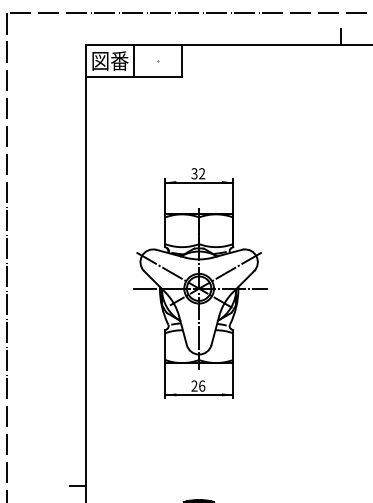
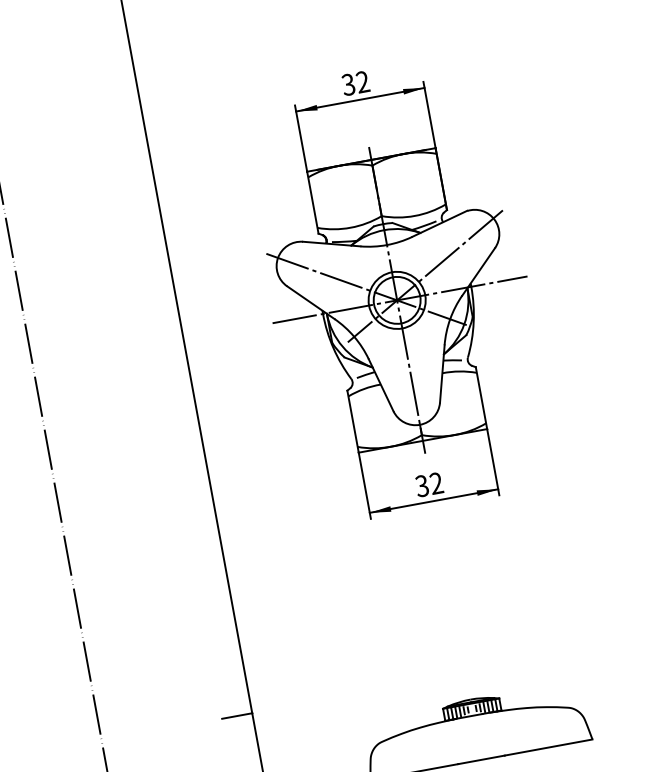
text: (198, 385) -> (429, 483), 26 -> 32

